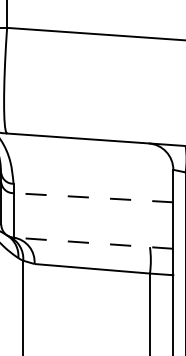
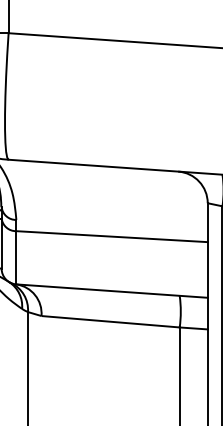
line: (92, 197) -> (110, 236), dashed -> solid
line: (92, 243) -> (110, 291), dashed -> solid

